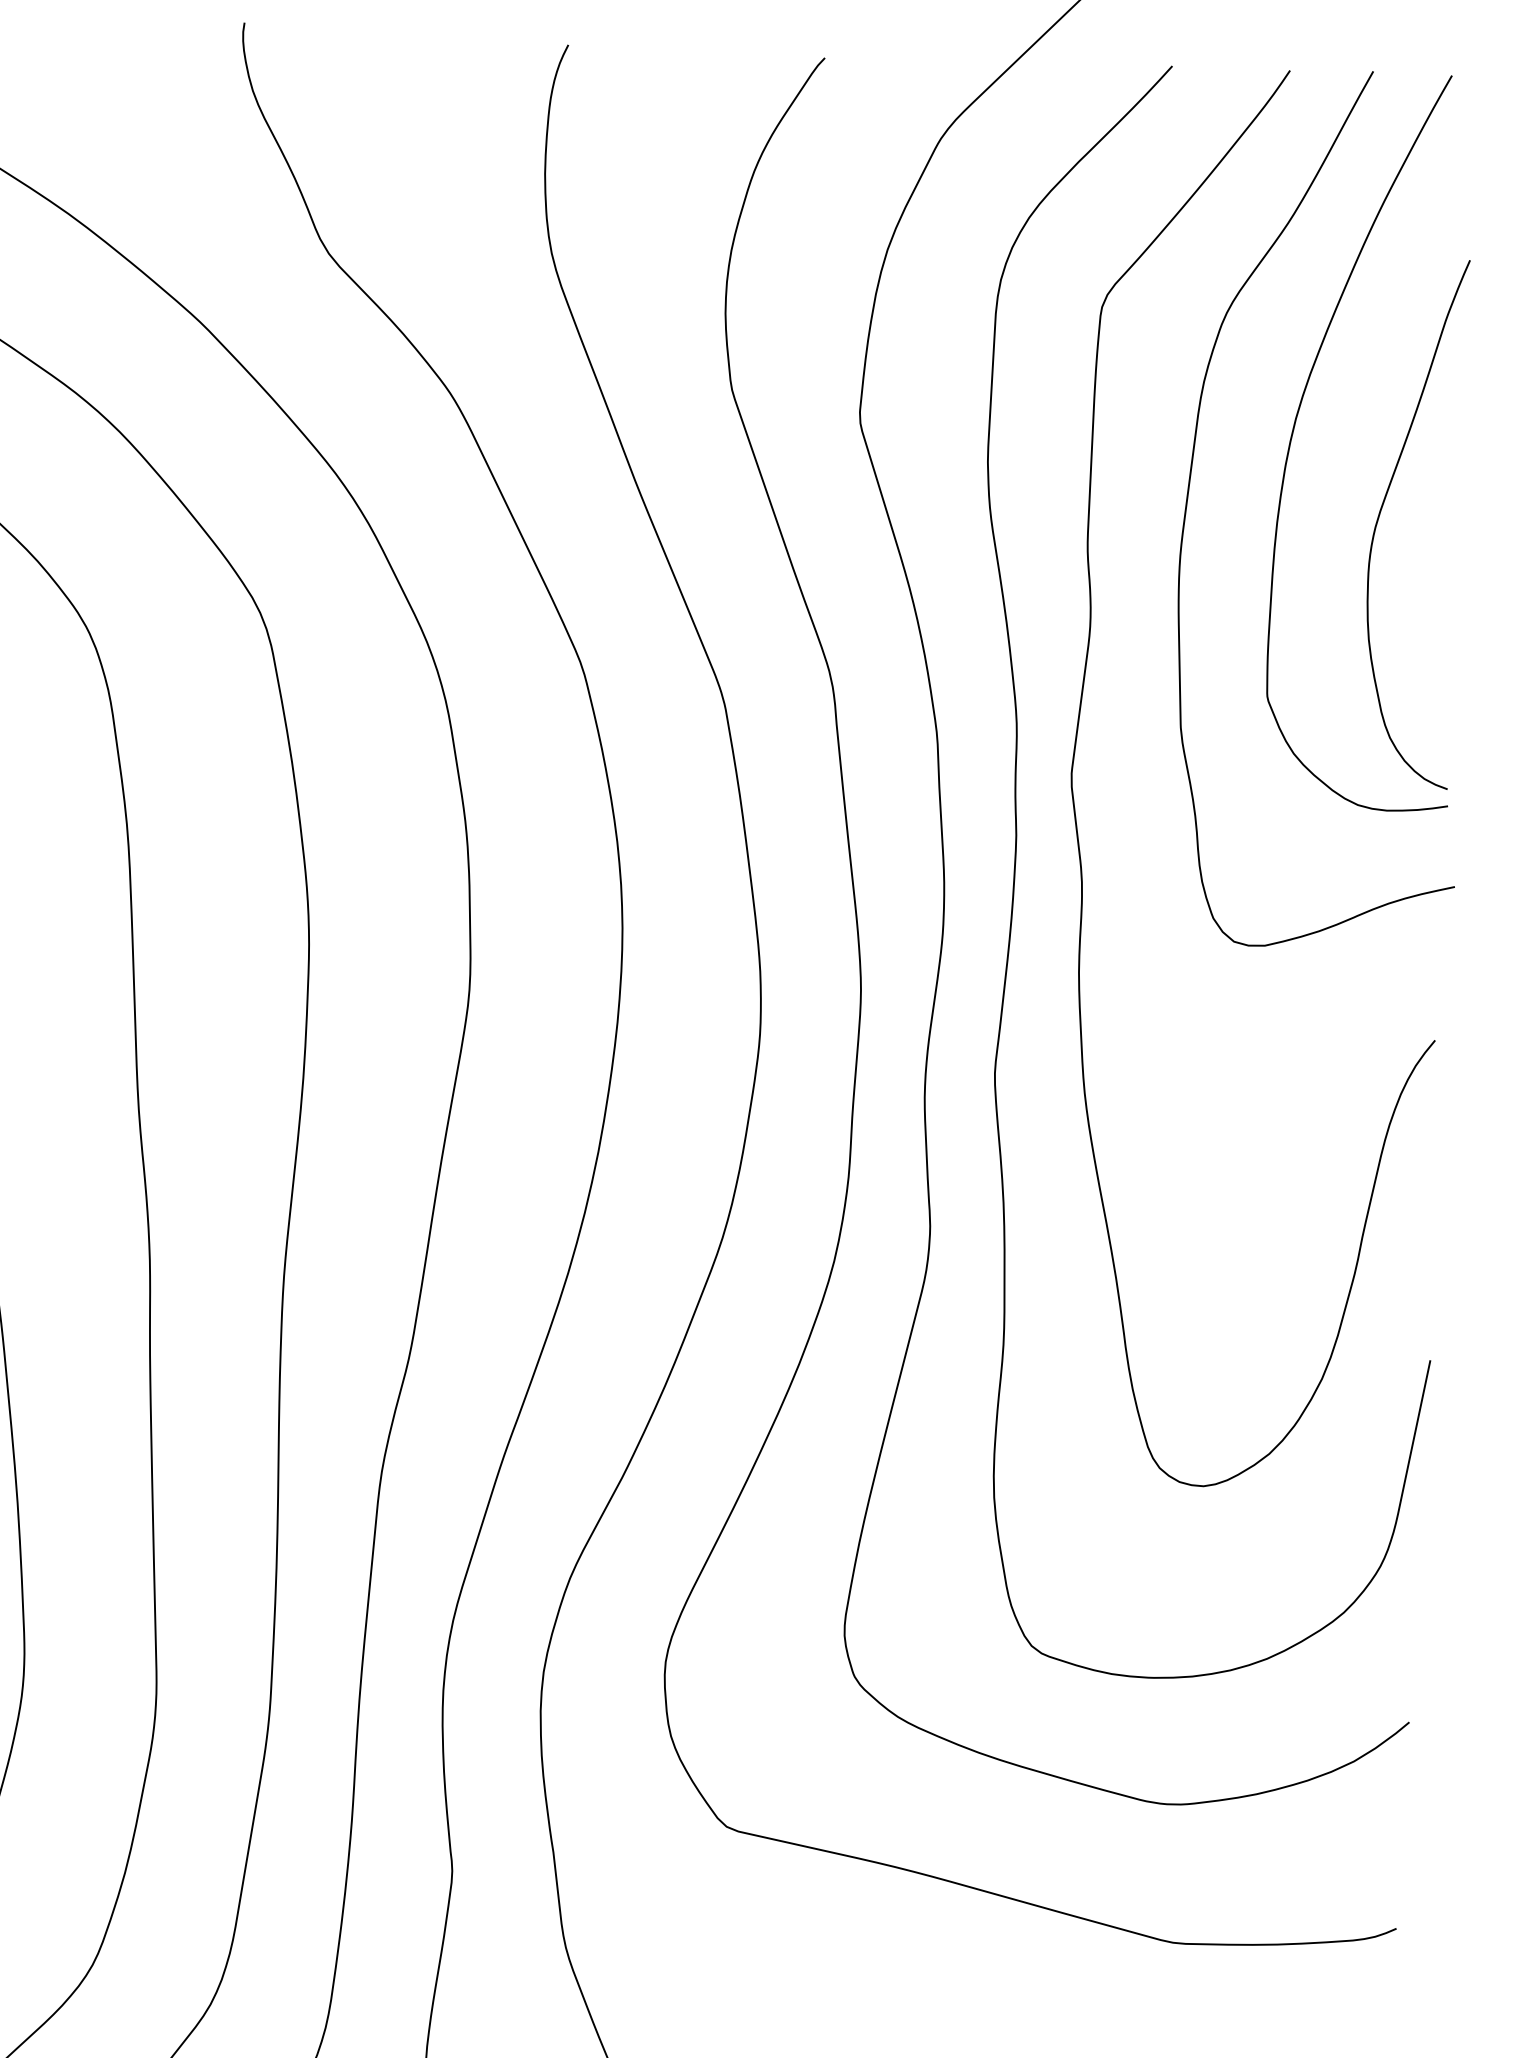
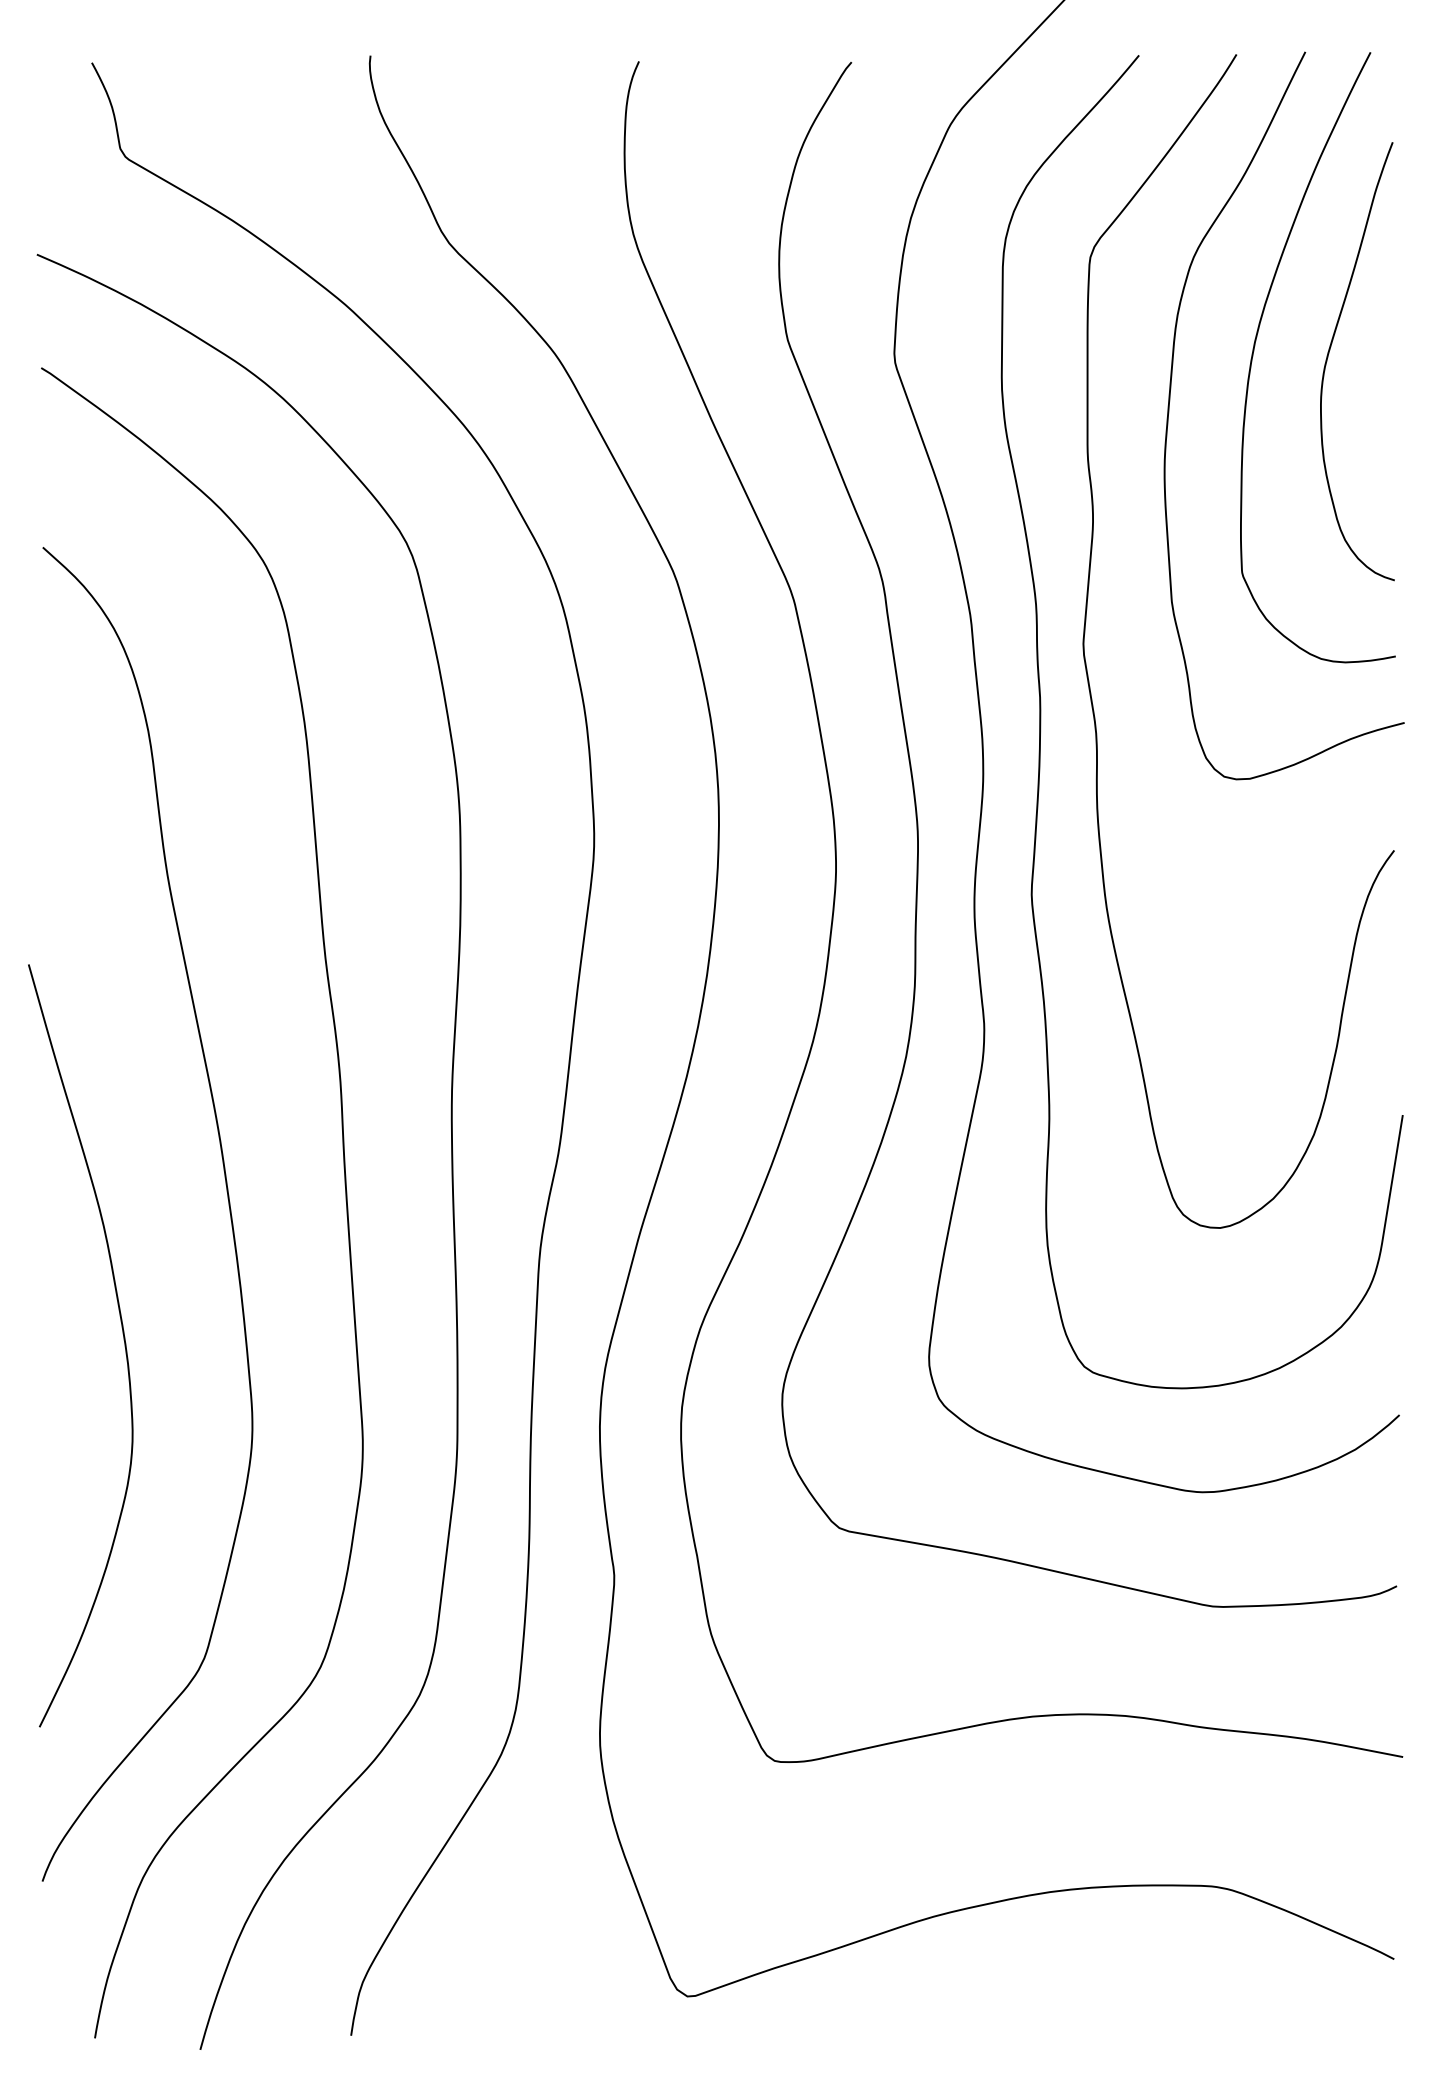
curve: (1381, 511) -> (1329, 353), moved

